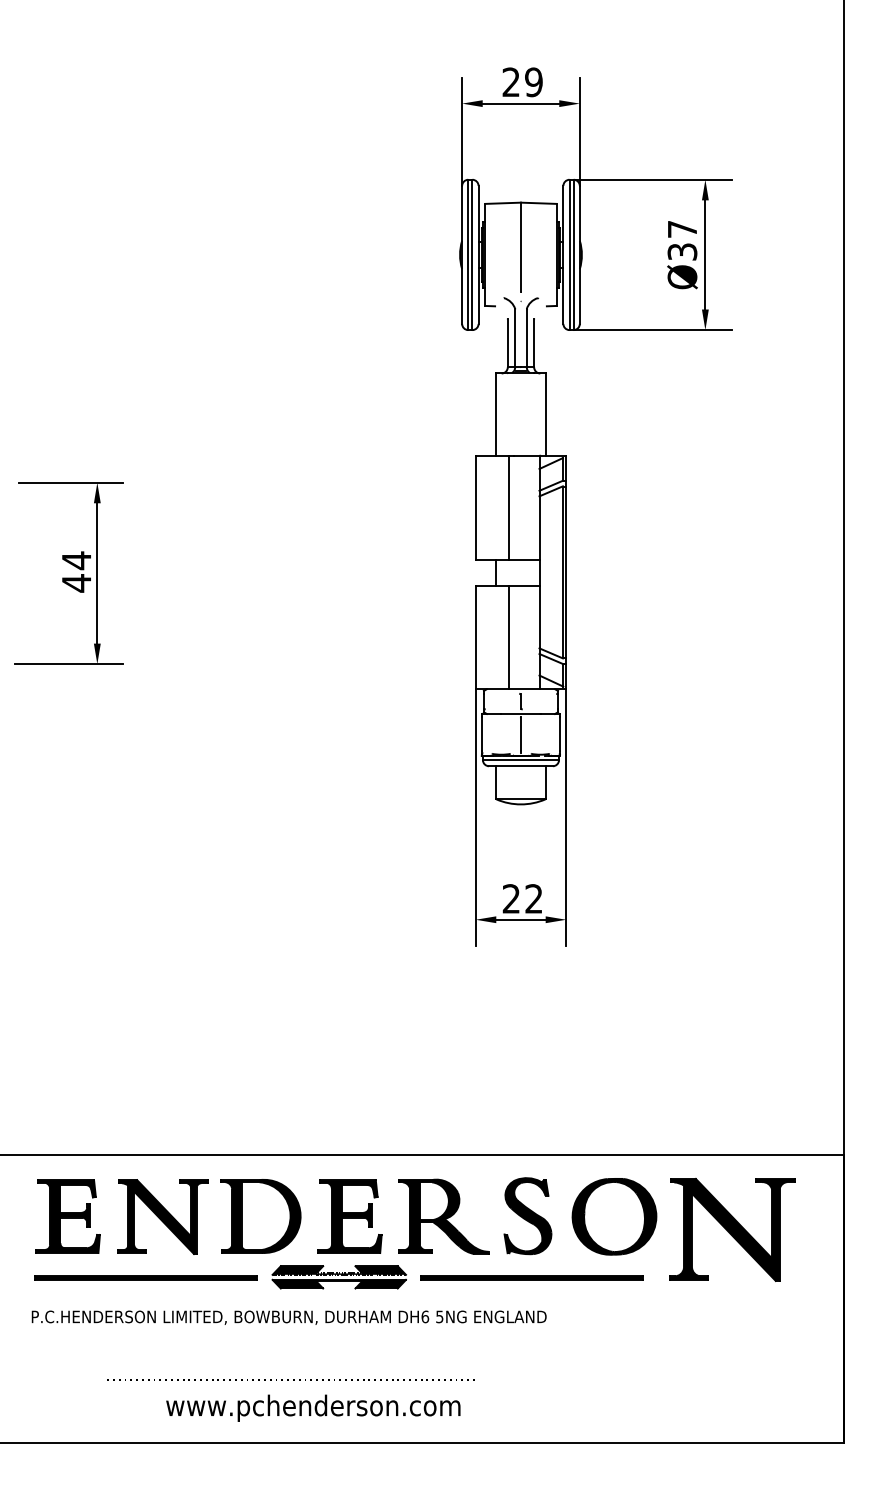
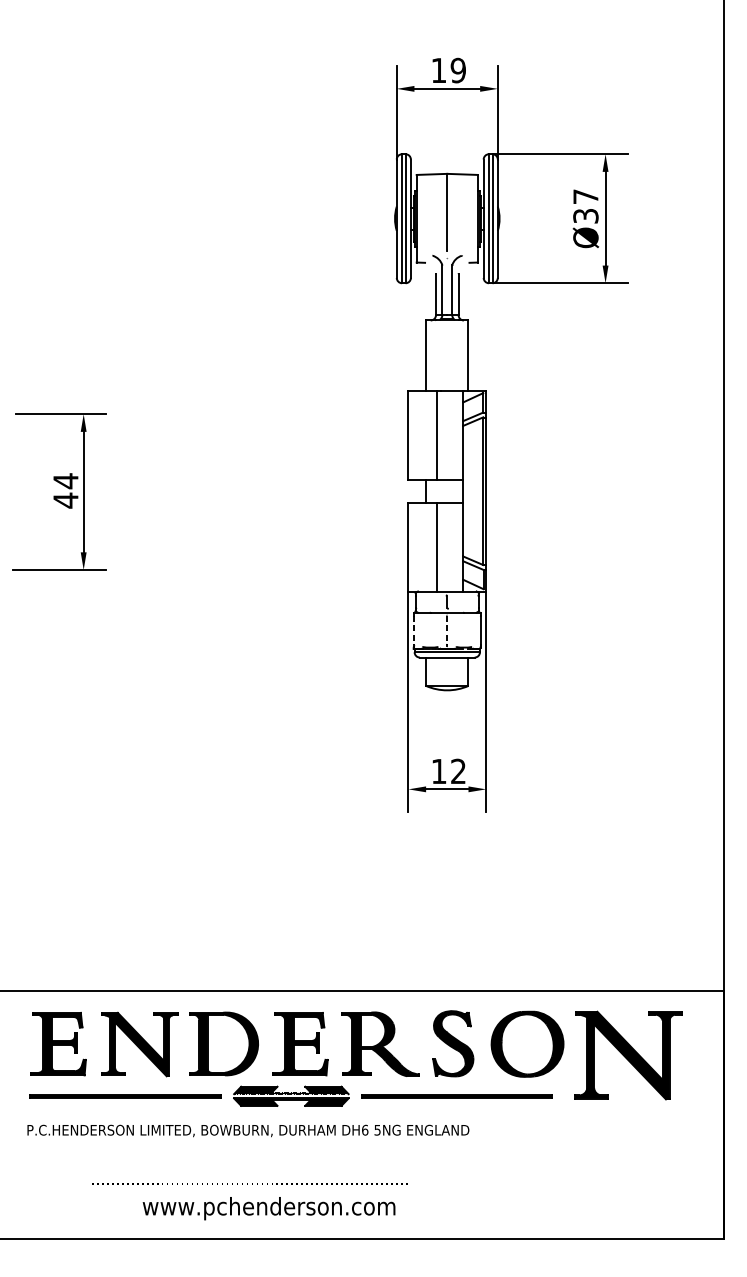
text: (510, 81) -> (438, 69), 29 -> 19
line: (481, 734) -> (413, 630), solid -> dashed
line: (520, 734) -> (446, 630), solid -> dashed
text: (510, 898) -> (438, 771), 22 -> 12

